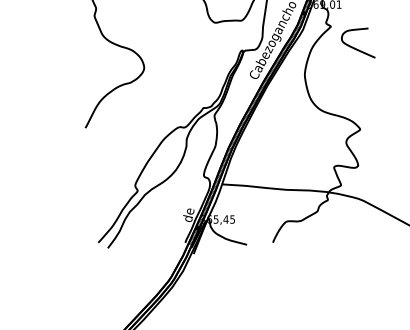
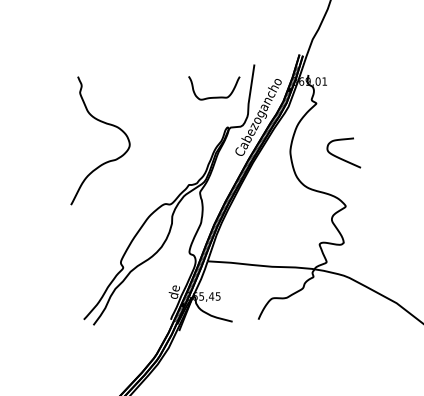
part: (357, 42) -> (343, 152), moved

